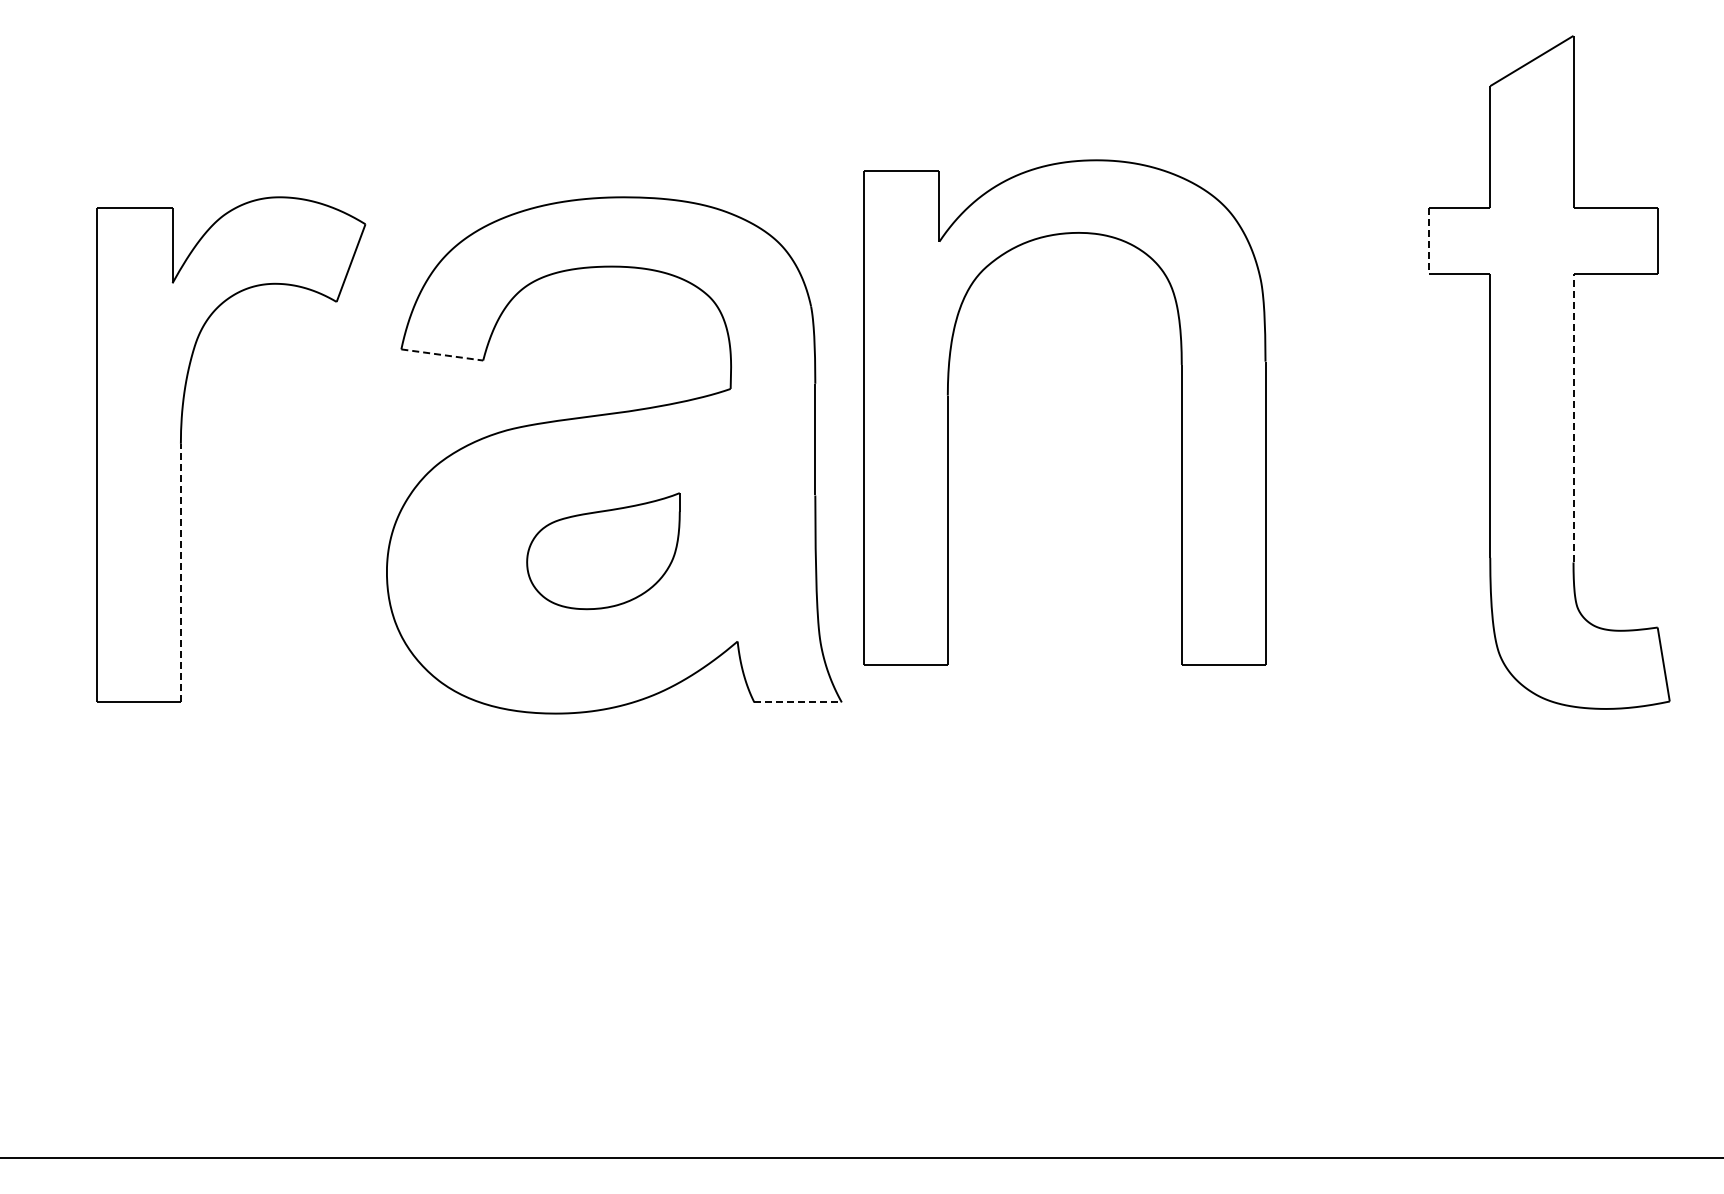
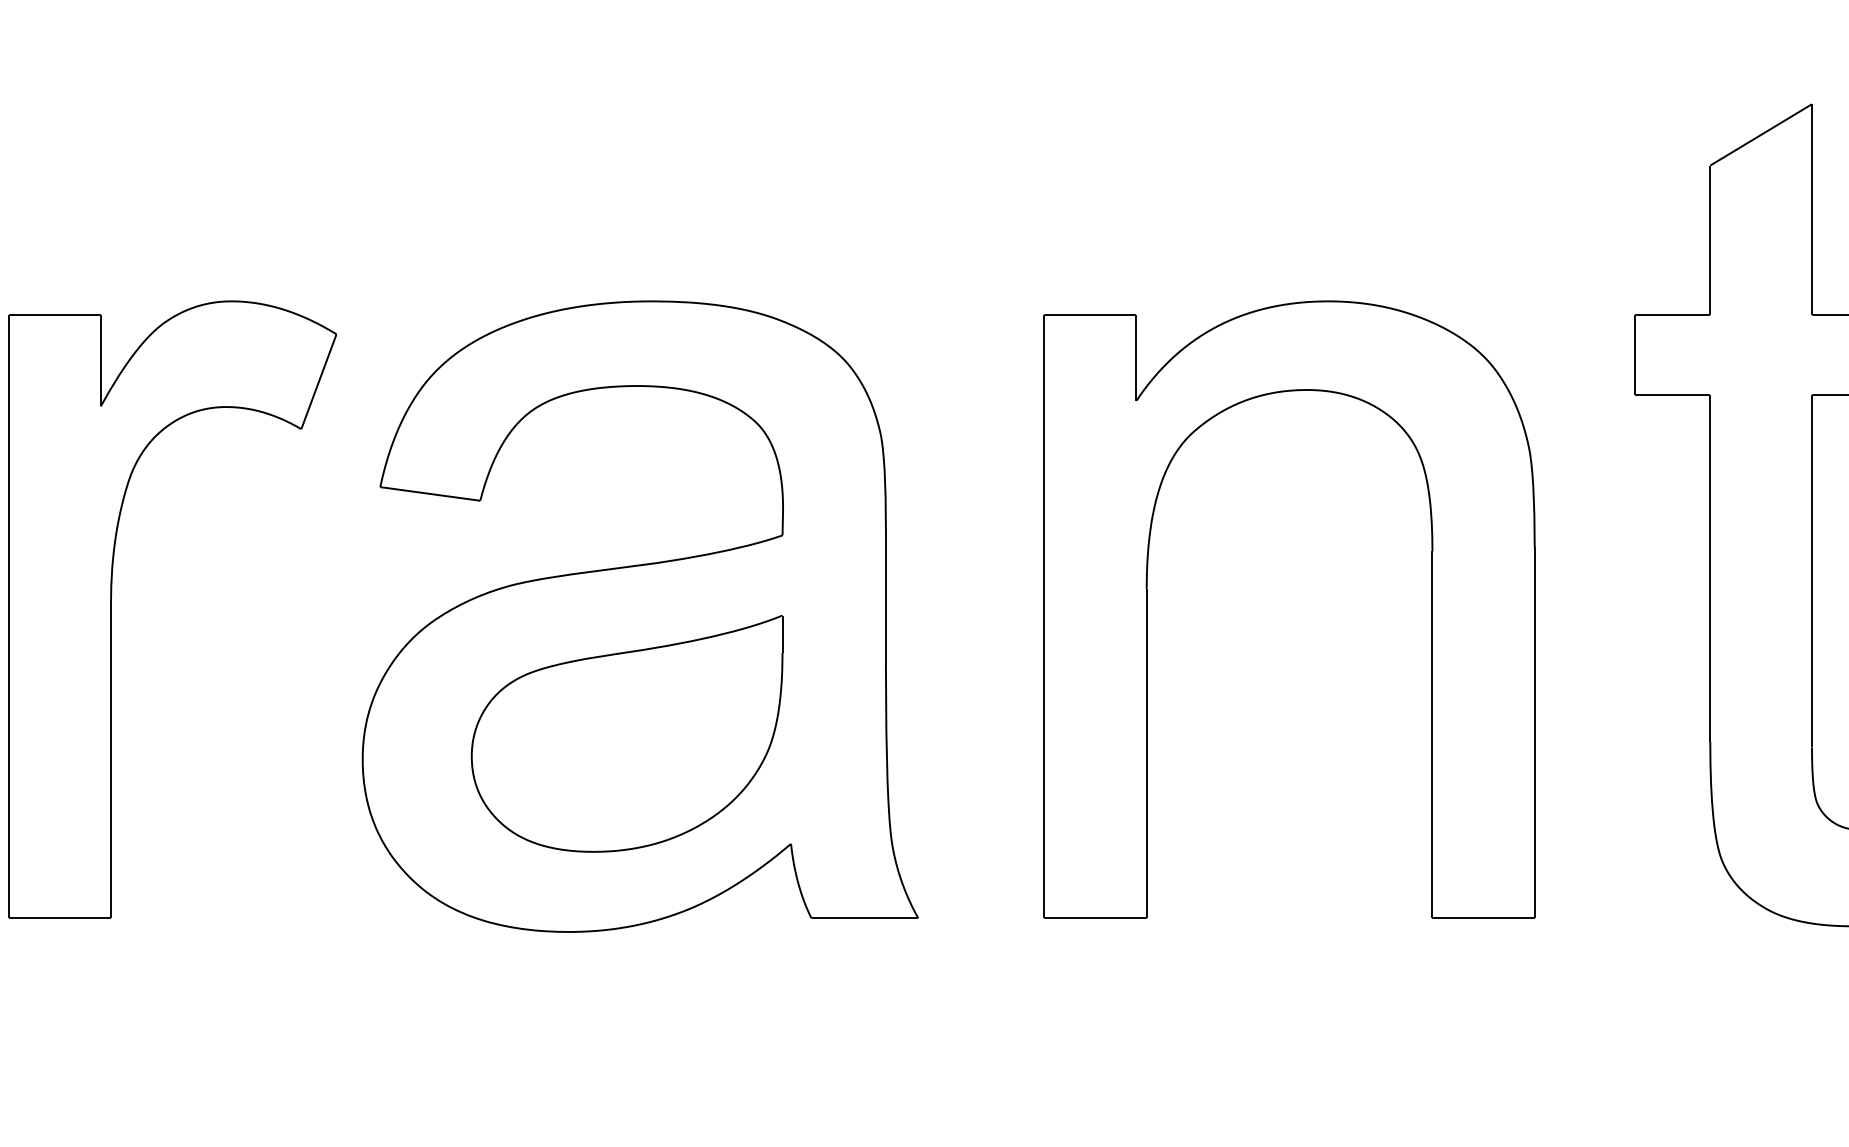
line: (1428, 241) -> (1634, 355), dashed -> solid
line: (442, 355) -> (430, 494), dashed -> solid
part: (948, 412) -> (1147, 609), moved
line: (1573, 417) -> (1811, 570), dashed -> solid
part: (603, 550) -> (627, 732), size x1.67
line: (180, 572) -> (110, 759), dashed -> solid
line: (798, 702) -> (865, 918), dashed -> solid

